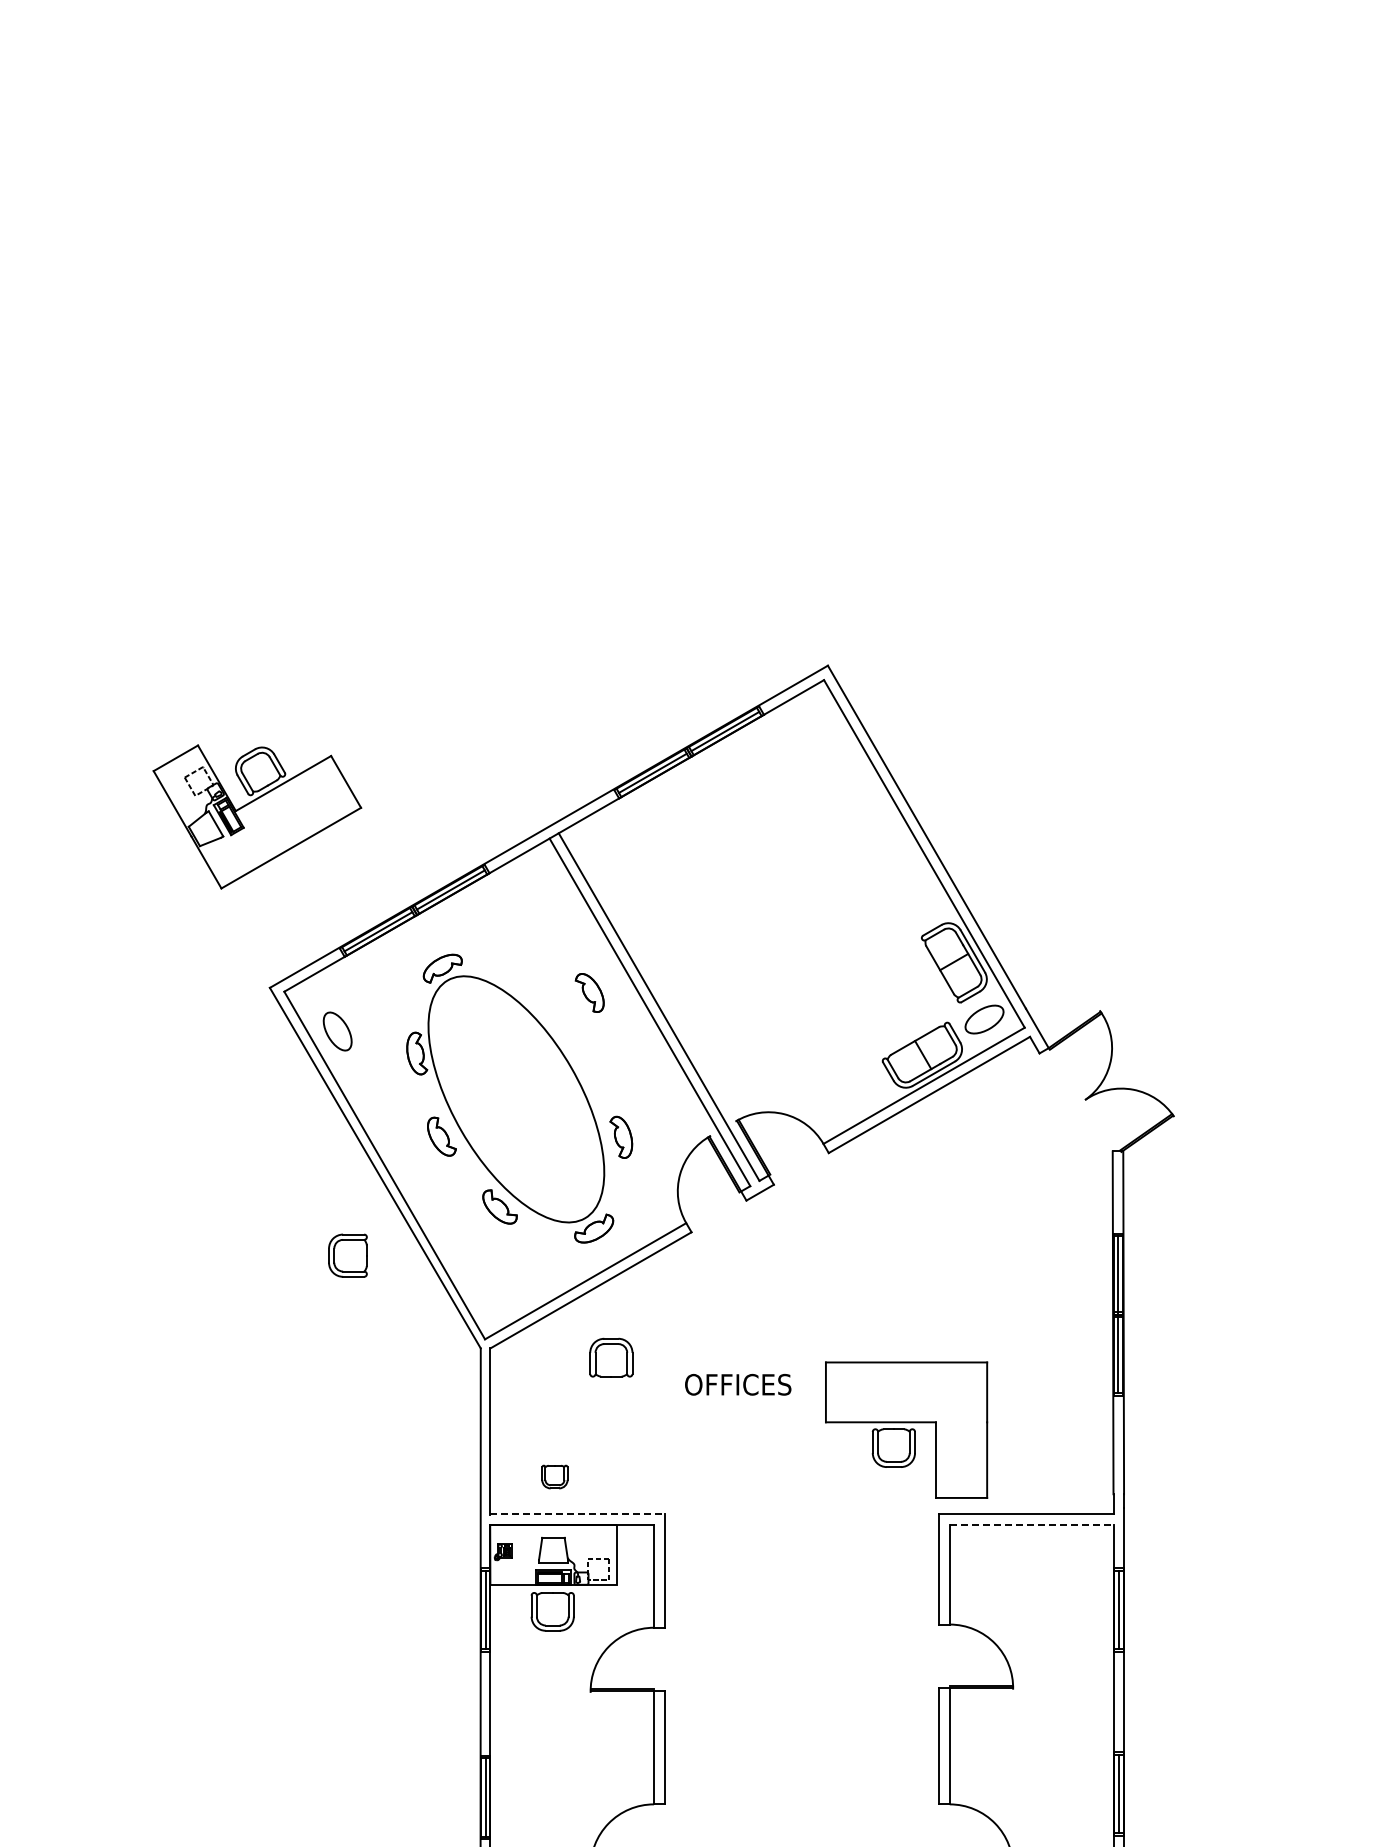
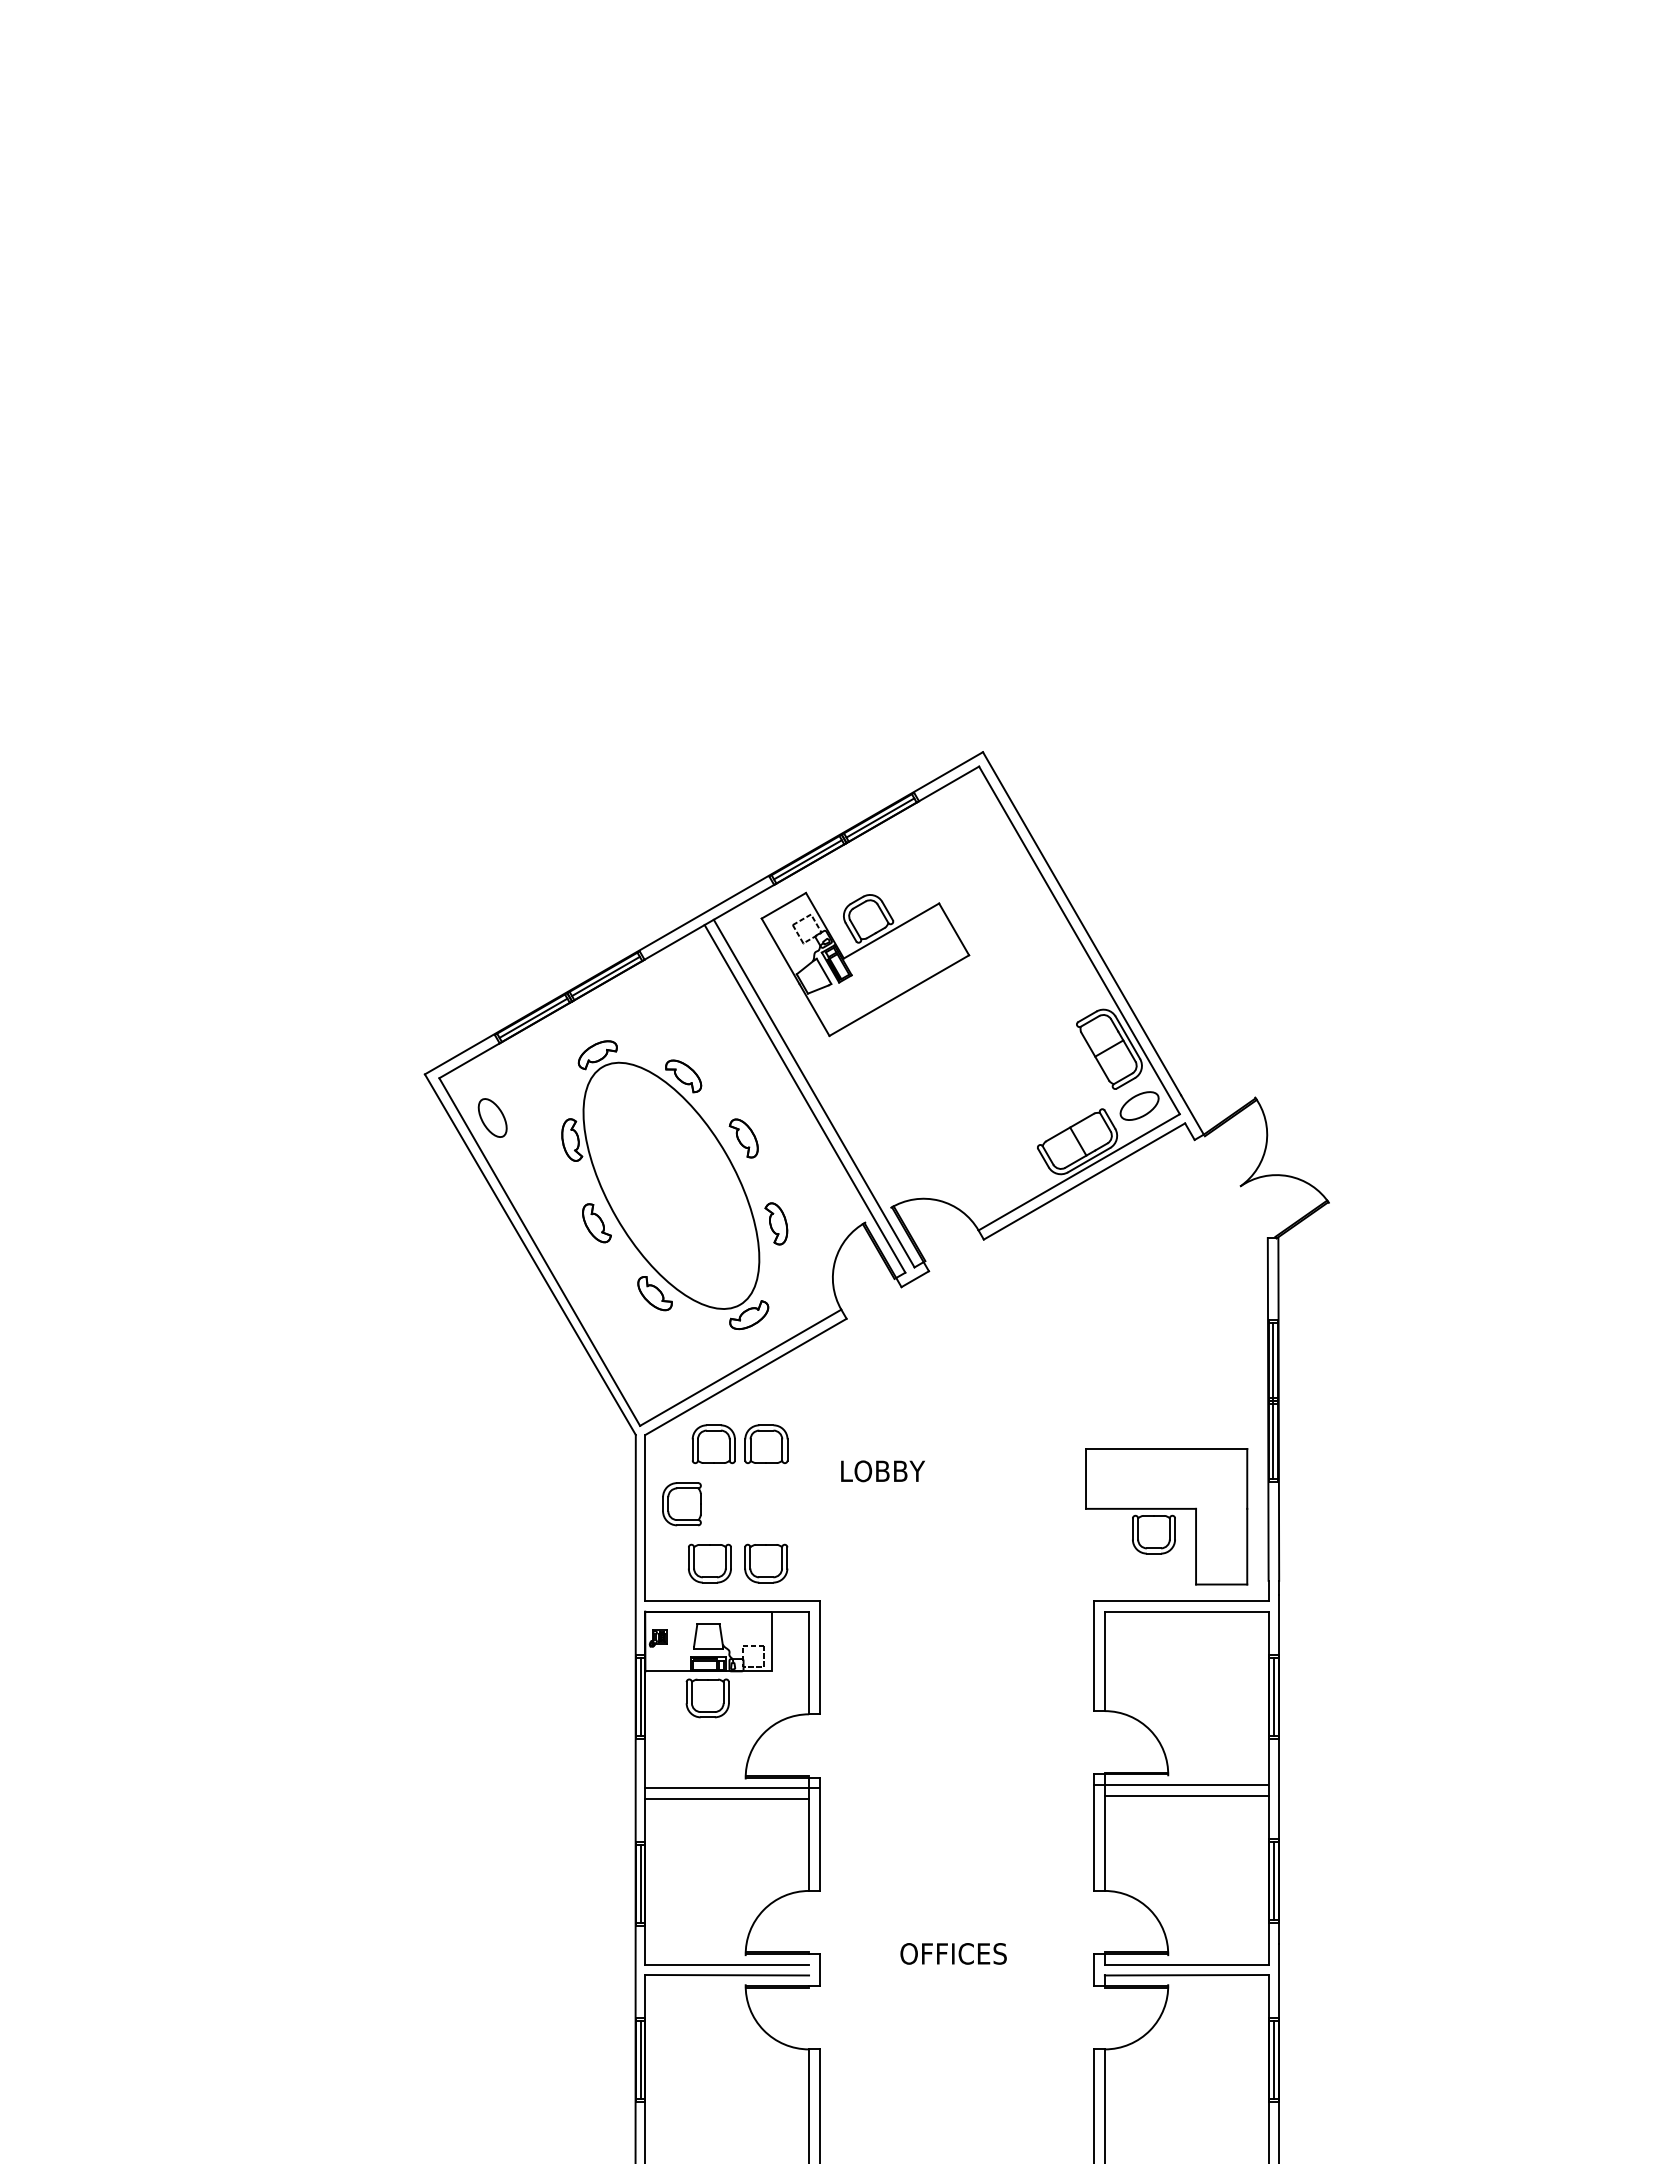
part: (257, 817) -> (865, 964), moved
part: (528, 990) -> (683, 1076), added
part: (589, 993) -> (743, 1138), moved
part: (347, 1255) -> (681, 1504), moved
part: (558, 1356) -> (713, 1443), added
text: (738, 1384) -> (893, 1471), OFFICES -> LOBBY
part: (906, 1429) -> (1166, 1516), moved
part: (554, 1476) -> (709, 1563), size x1.67
part: (611, 1476) -> (766, 1563), added
line: (578, 1514) -> (733, 1601), dashed -> solid
line: (1031, 1524) -> (1186, 1611), dashed -> solid
line: (1026, 1698) -> (1181, 1785), added
line: (577, 1701) -> (732, 1788), added
line: (1031, 1708) -> (1186, 1795), added
line: (571, 1711) -> (726, 1798), added

